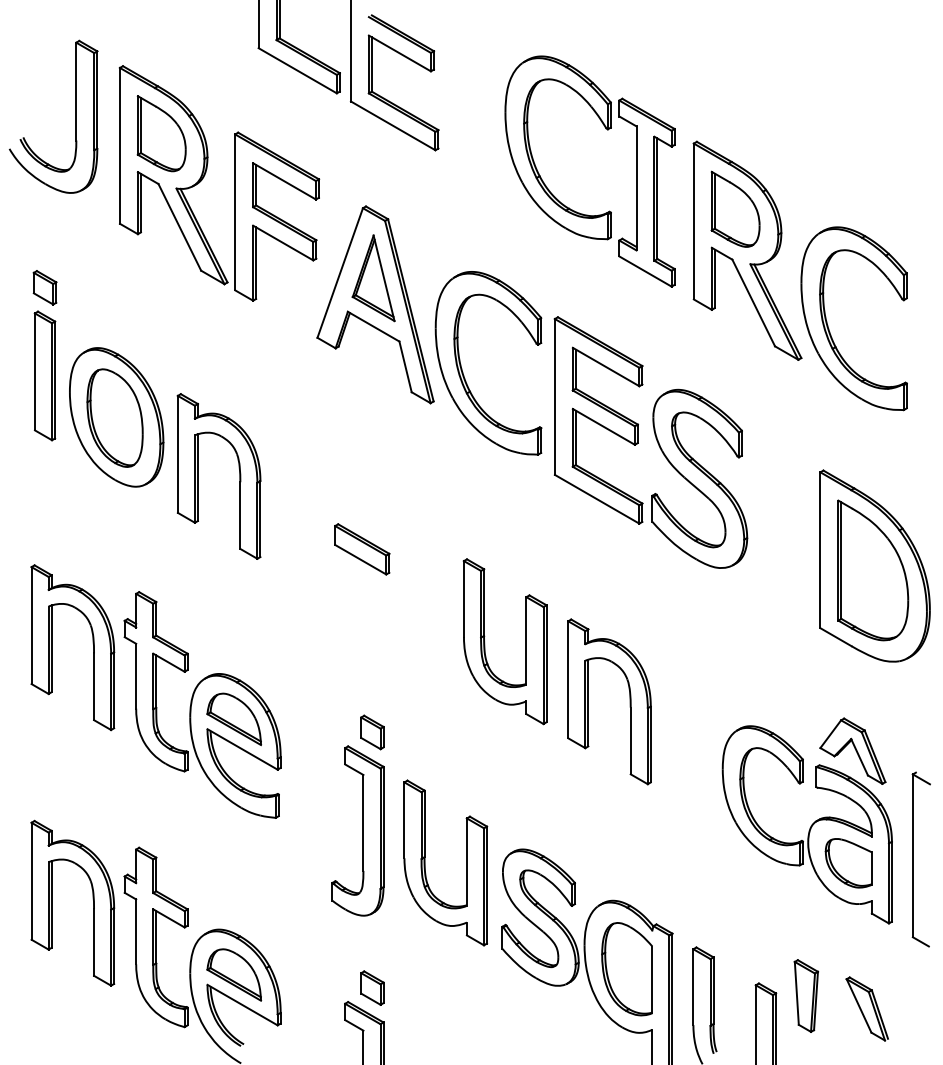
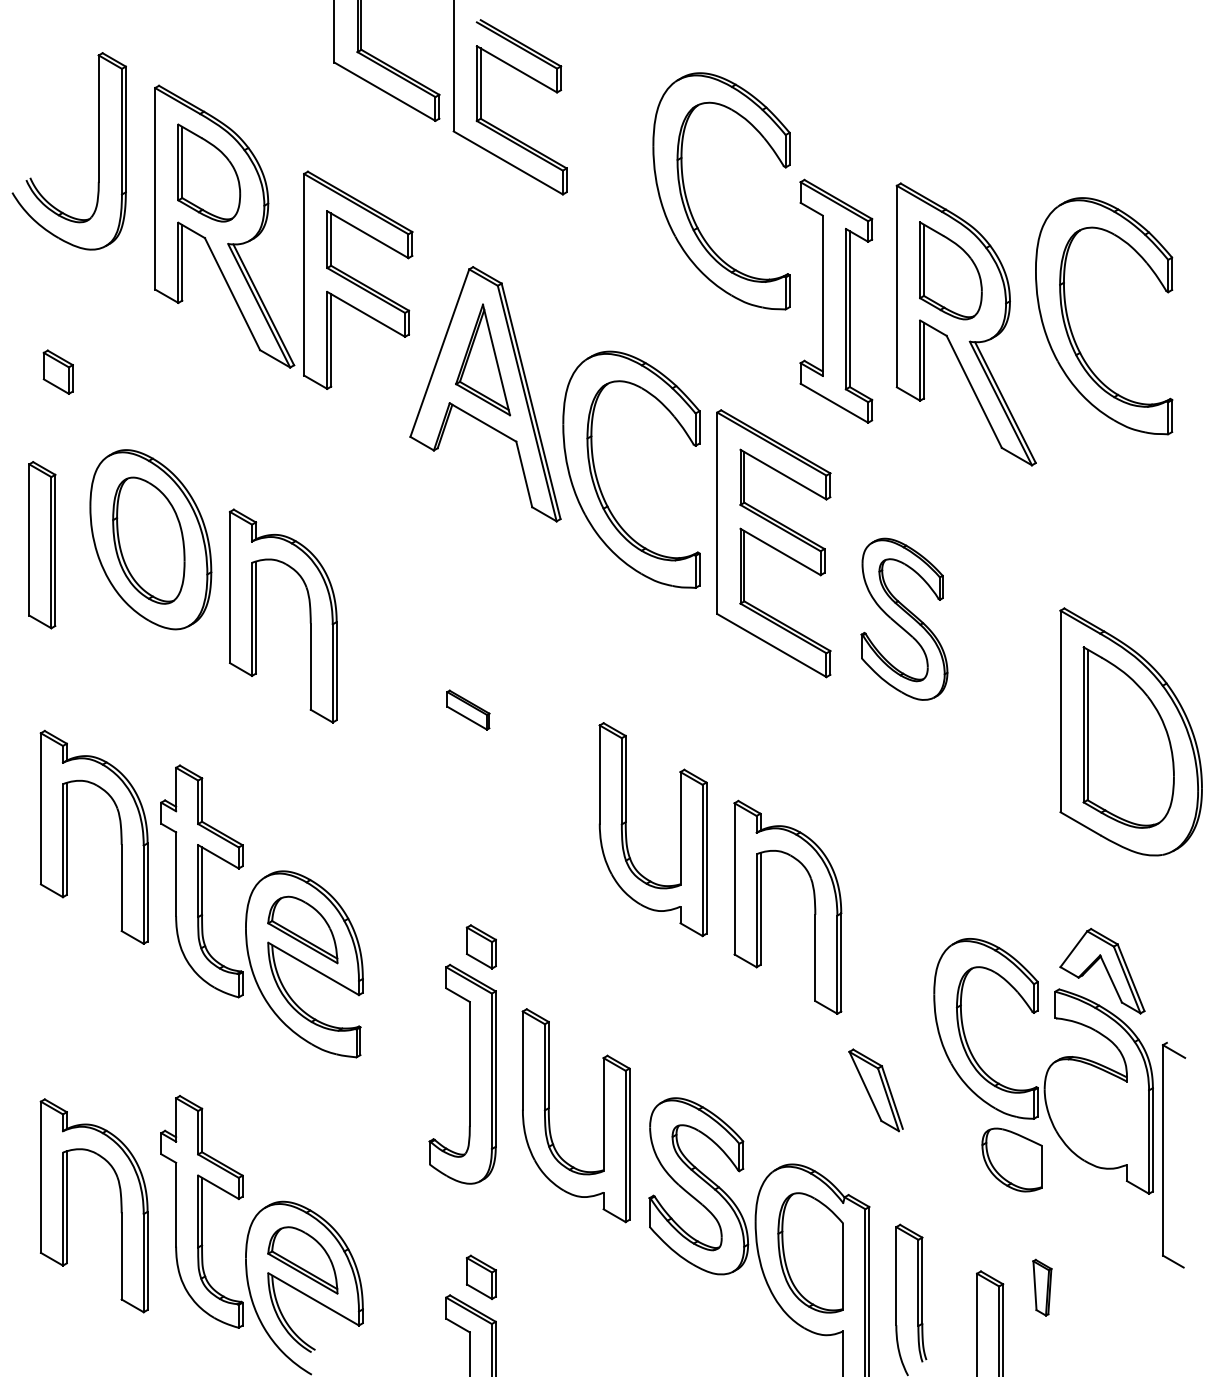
part: (647, 192) -> (836, 300), moved
part: (828, 325) -> (1070, 324), moved
part: (45, 376) -> (42, 545), moved
part: (699, 479) -> (904, 619), size x0.7
part: (362, 548) -> (468, 709), size x0.6
part: (913, 859) -> (1163, 1154), moved
part: (848, 862) -> (1011, 1159), moved
part: (52, 903) -> (67, 1205), moved
part: (806, 995) -> (1042, 1287), size x0.6
part: (866, 1009) -> (875, 1090), moved

